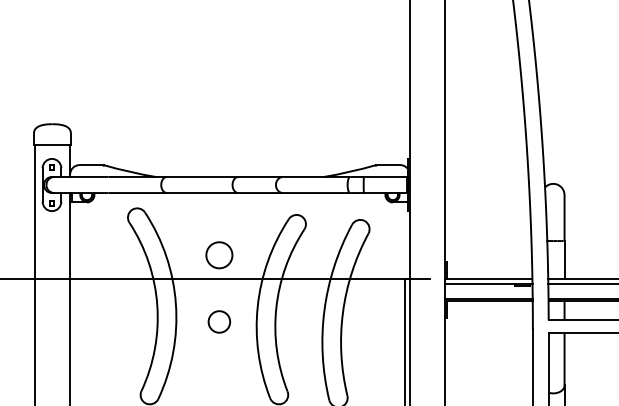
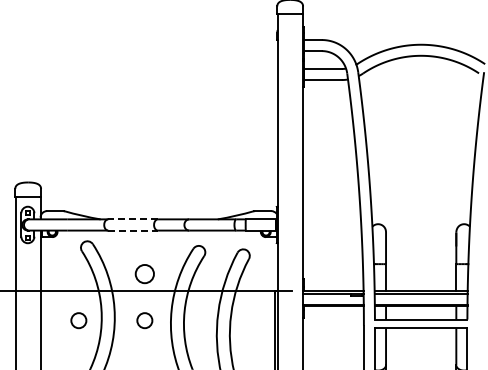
line: (203, 177) -> (133, 219), solid -> dashed
line: (203, 192) -> (133, 230), solid -> dashed
circle: (124, 321) -> (78, 320), added

